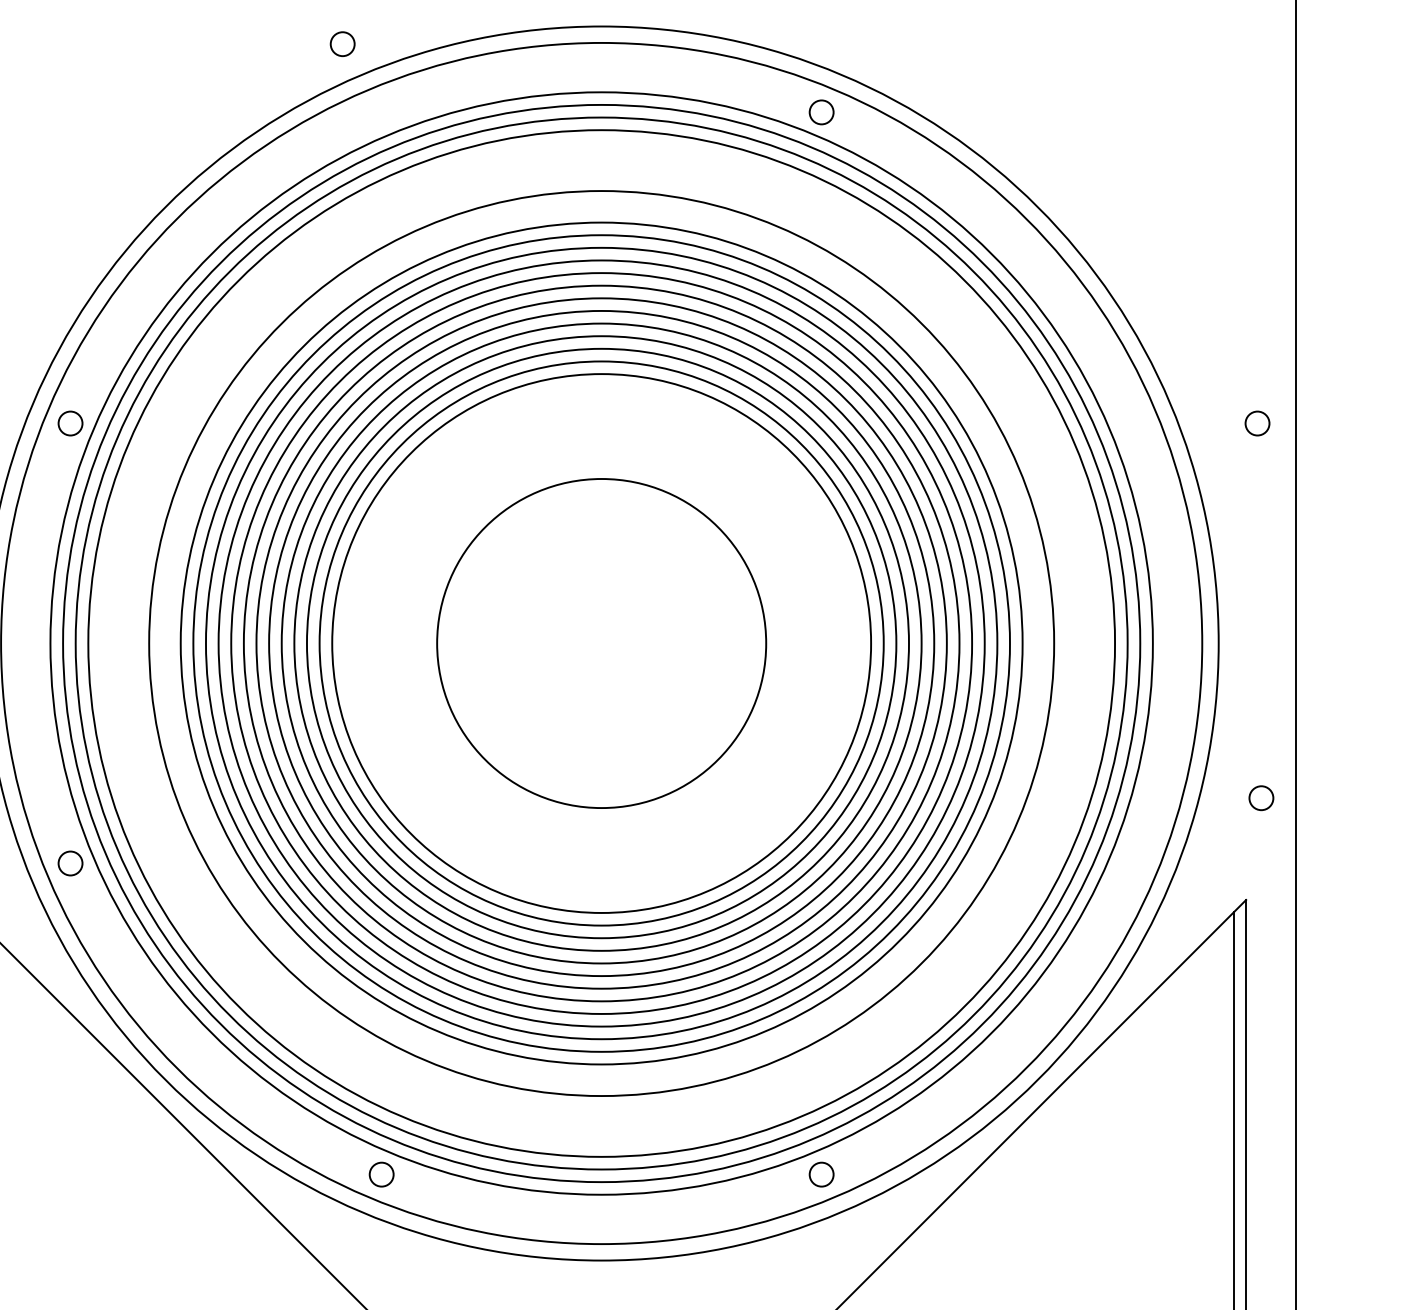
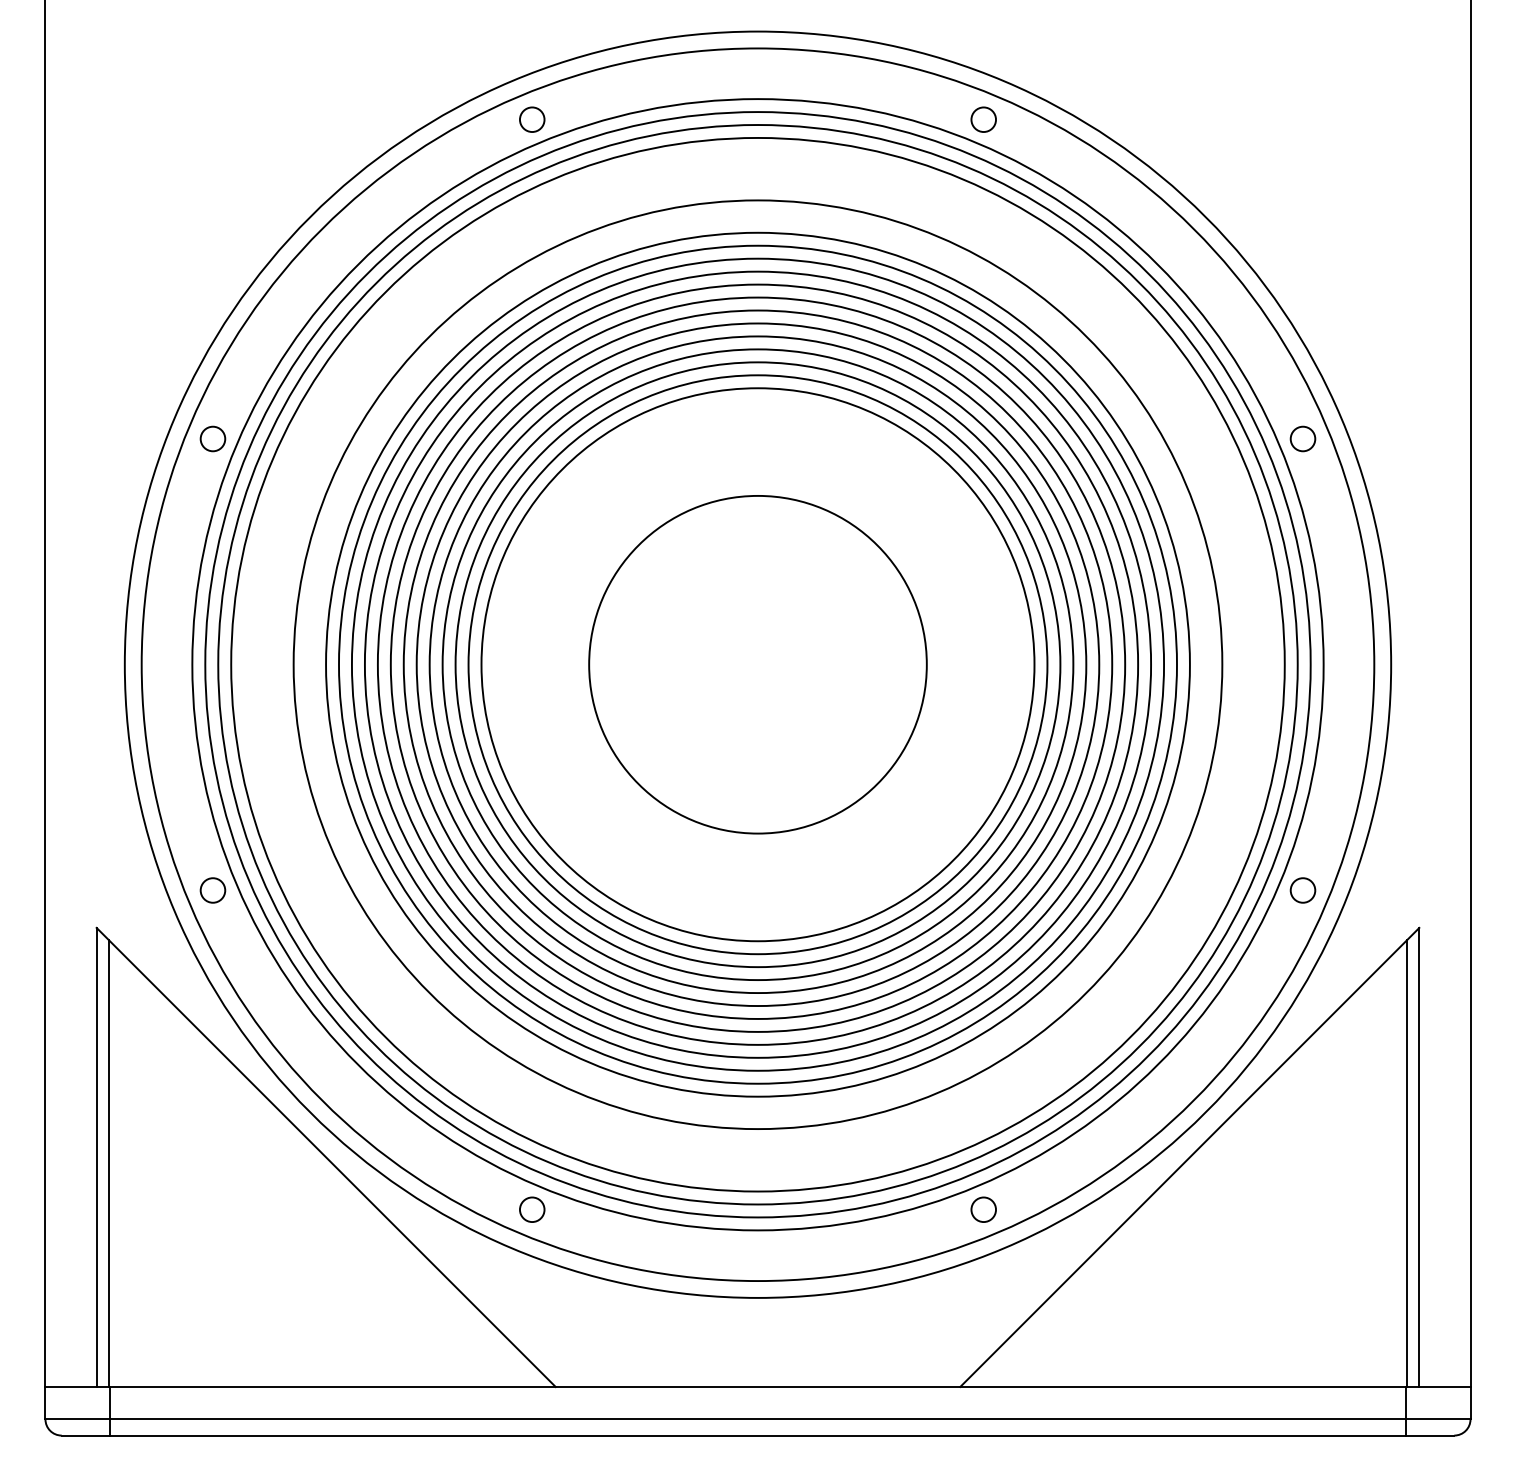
circle: (342, 43) -> (532, 119), moved
circle: (1257, 423) -> (1302, 438), moved
circle: (1260, 798) -> (1302, 890), moved

